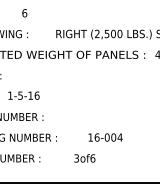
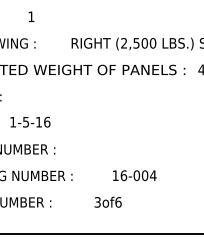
text: (24, 12) -> (31, 16), 6 -> 1

